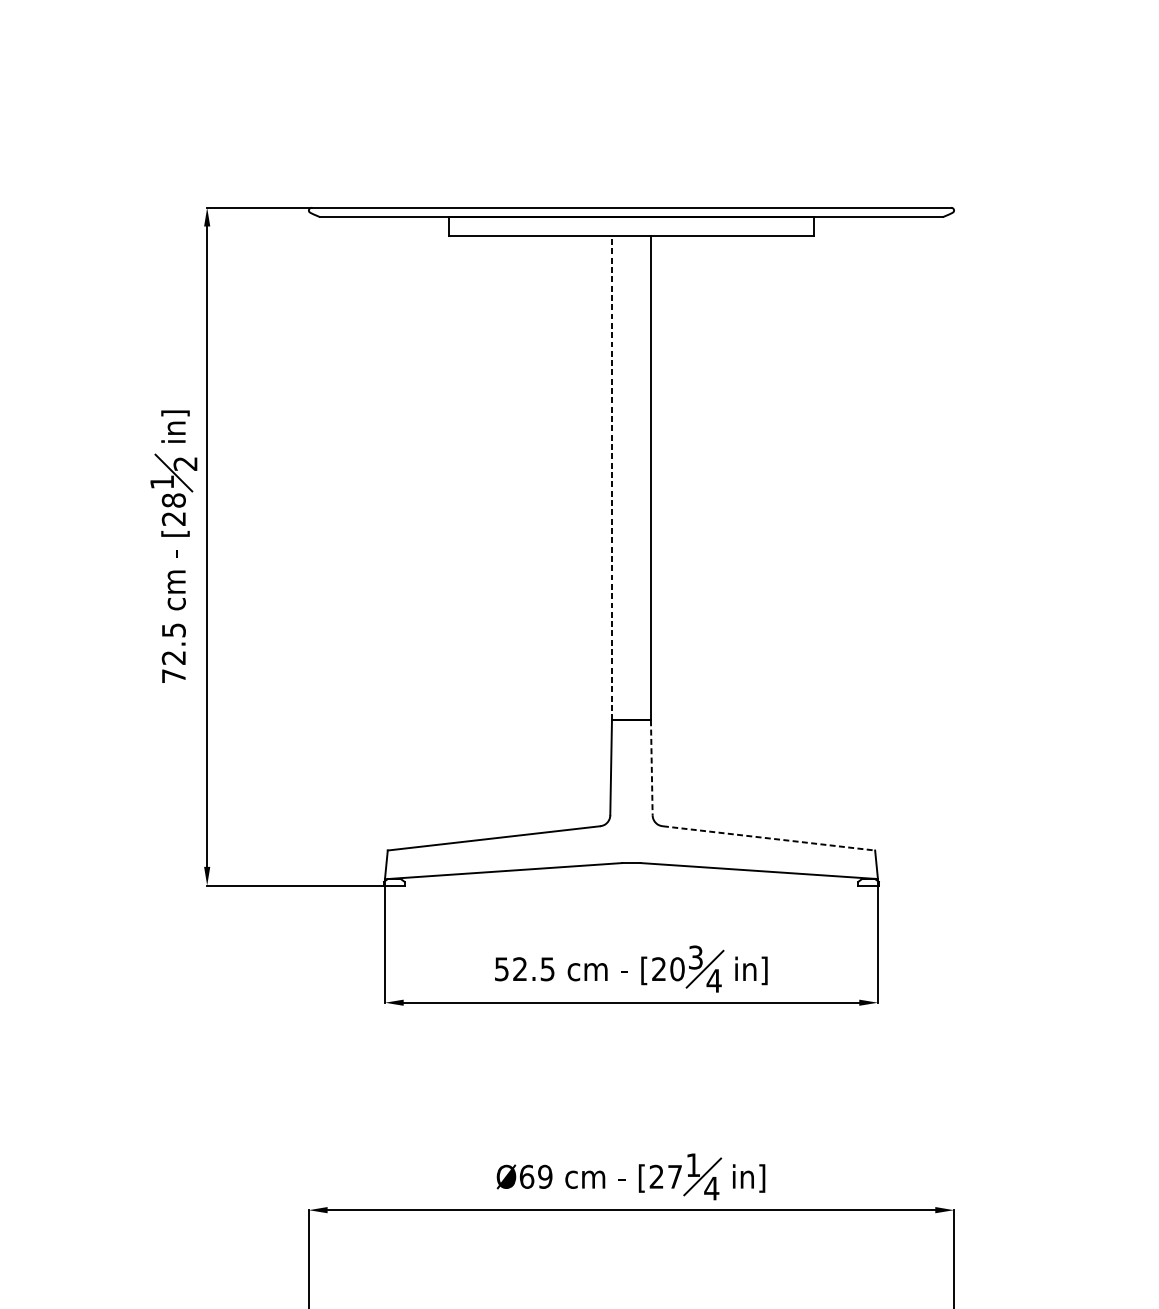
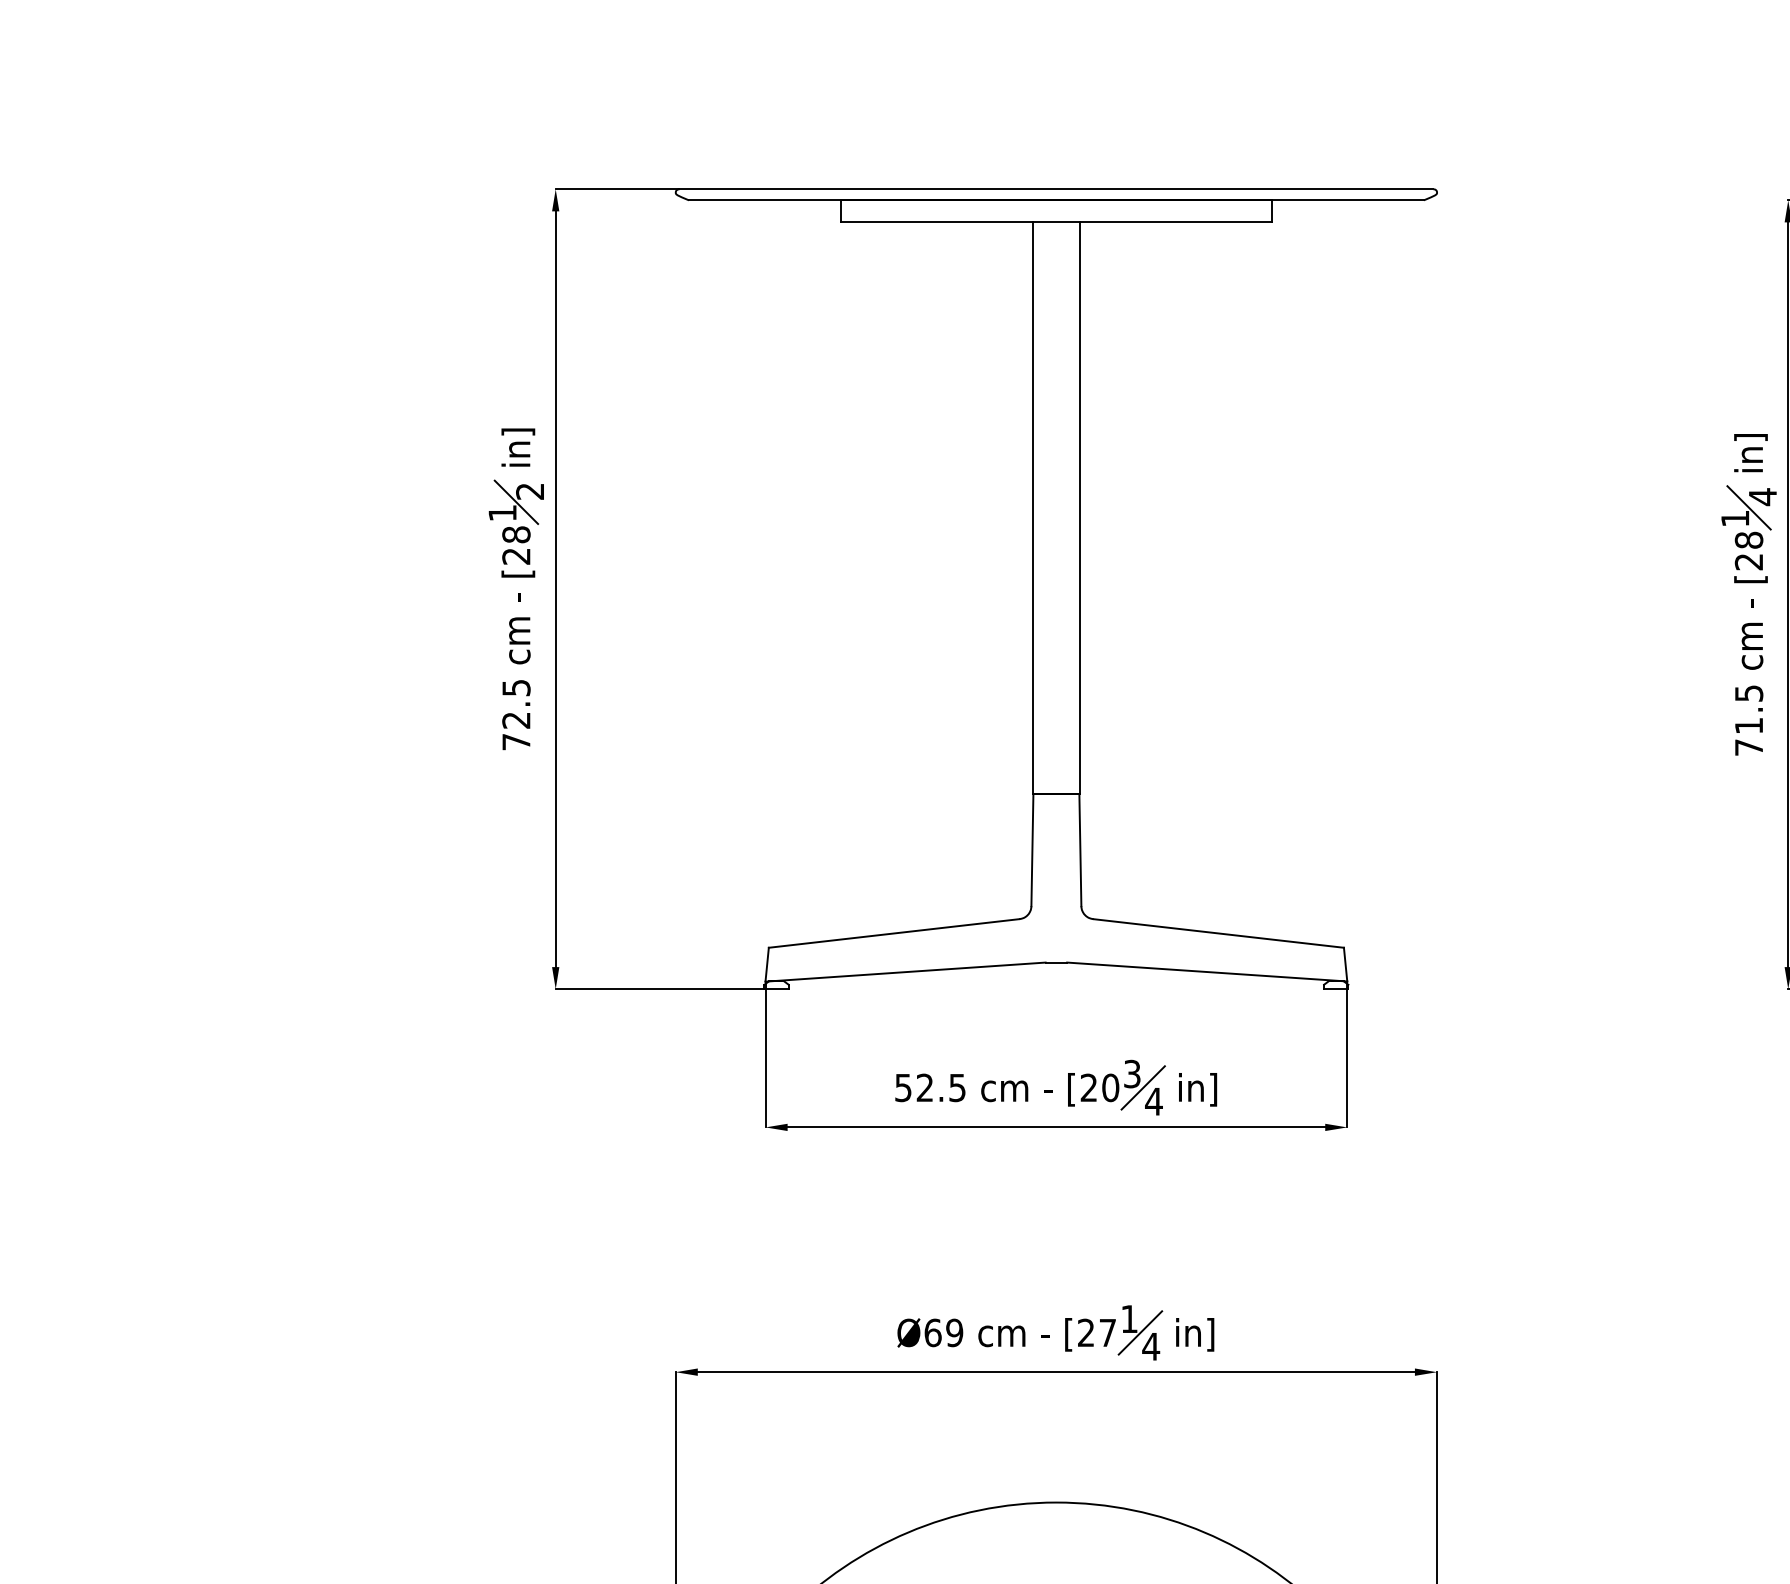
line: (612, 478) -> (1033, 508), dashed -> solid
line: (651, 768) -> (1080, 850), dashed -> solid
line: (768, 838) -> (1218, 933), dashed -> solid

